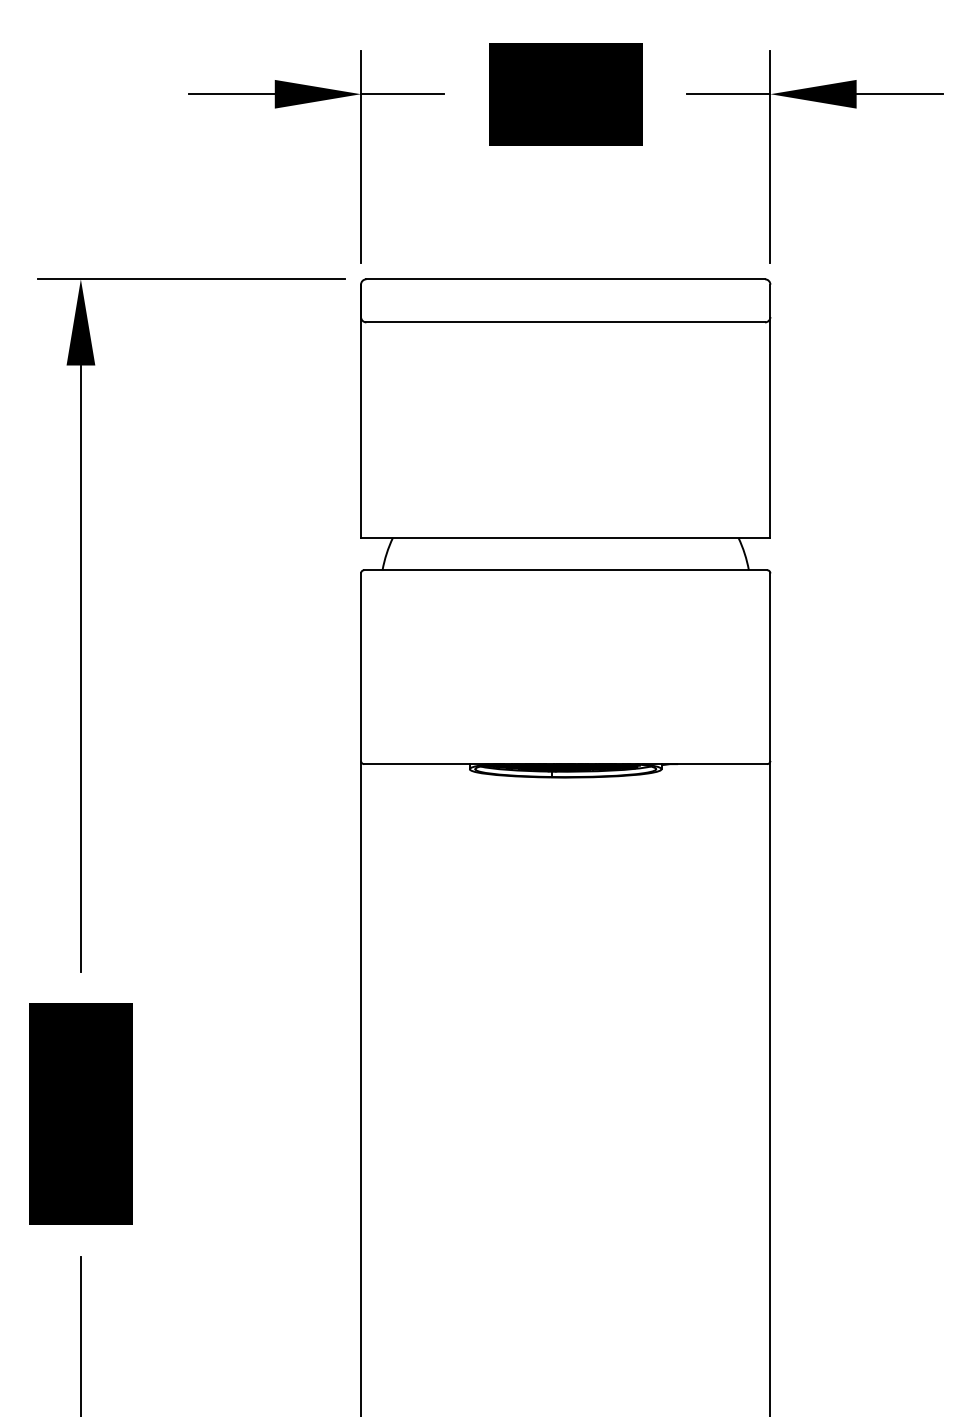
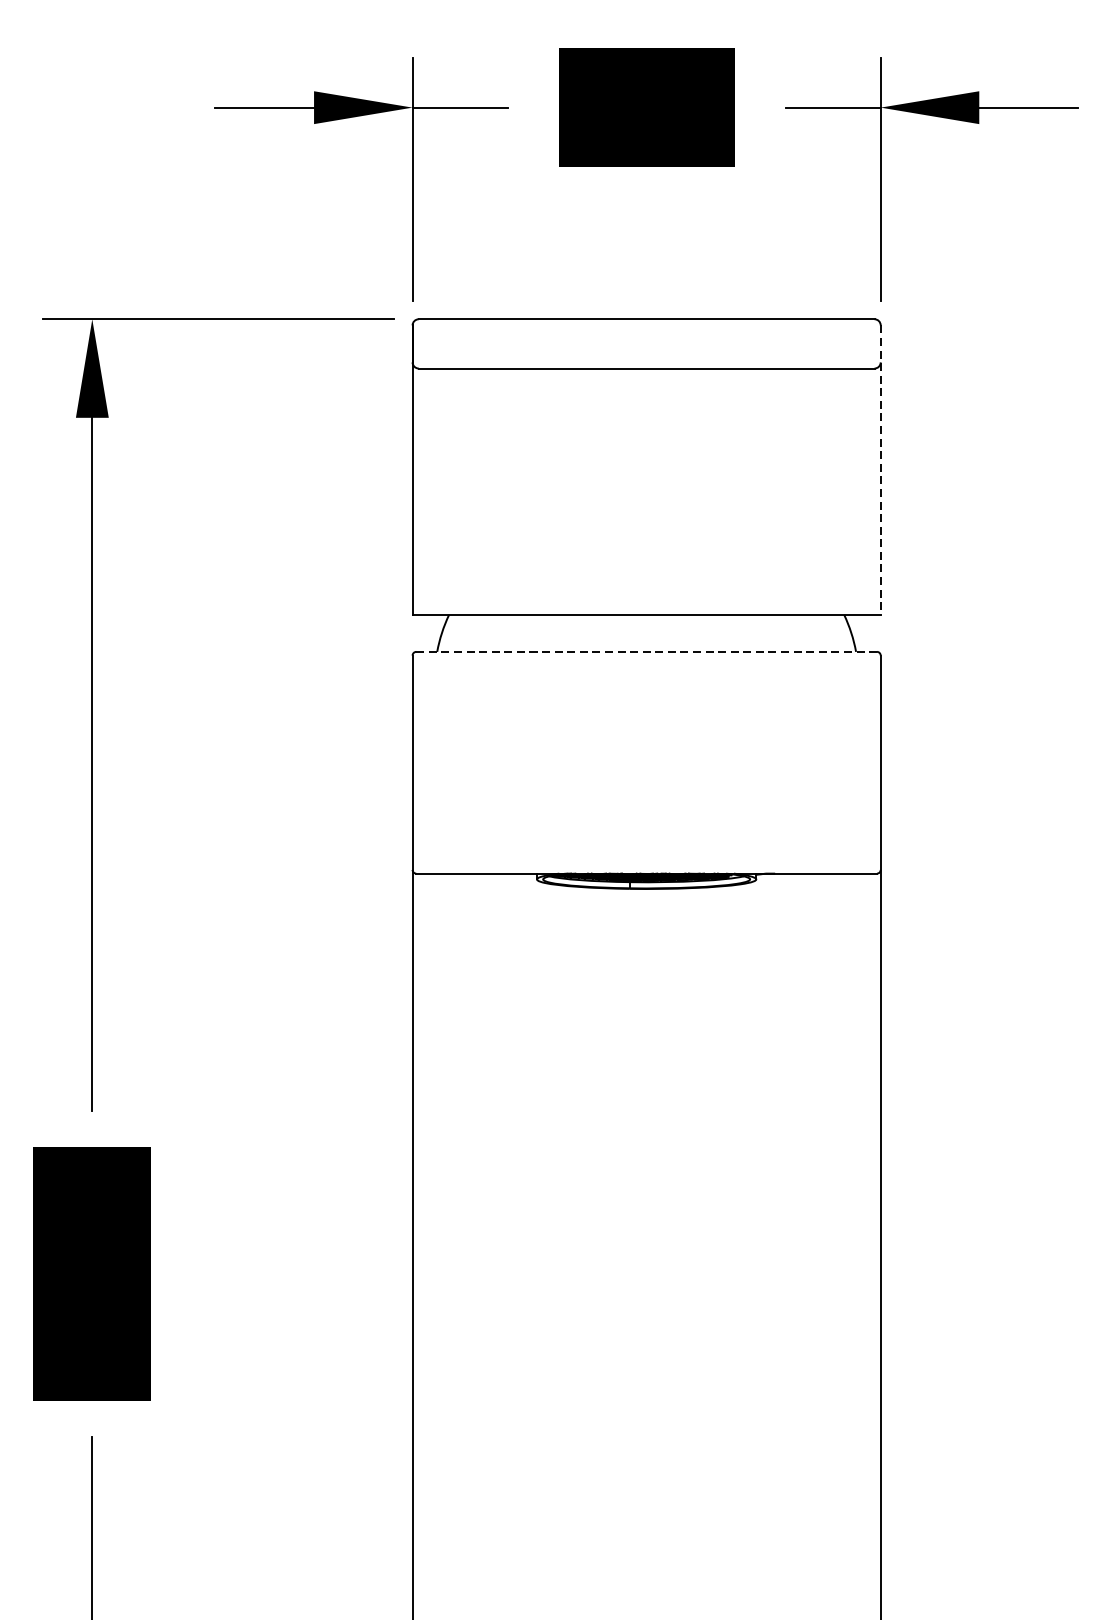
line: (770, 411) -> (880, 470), solid -> dashed
line: (566, 570) -> (647, 652), solid -> dashed

